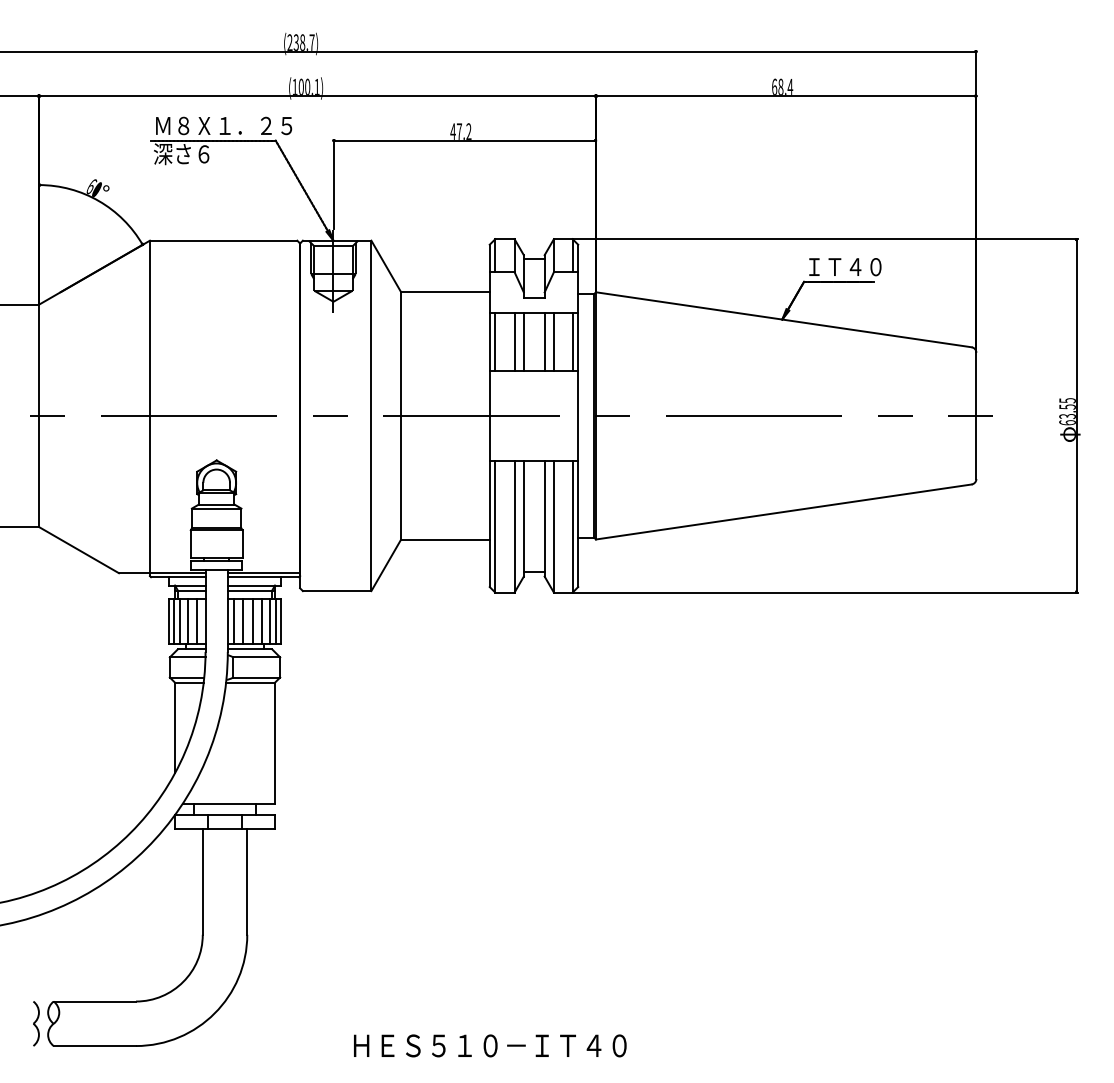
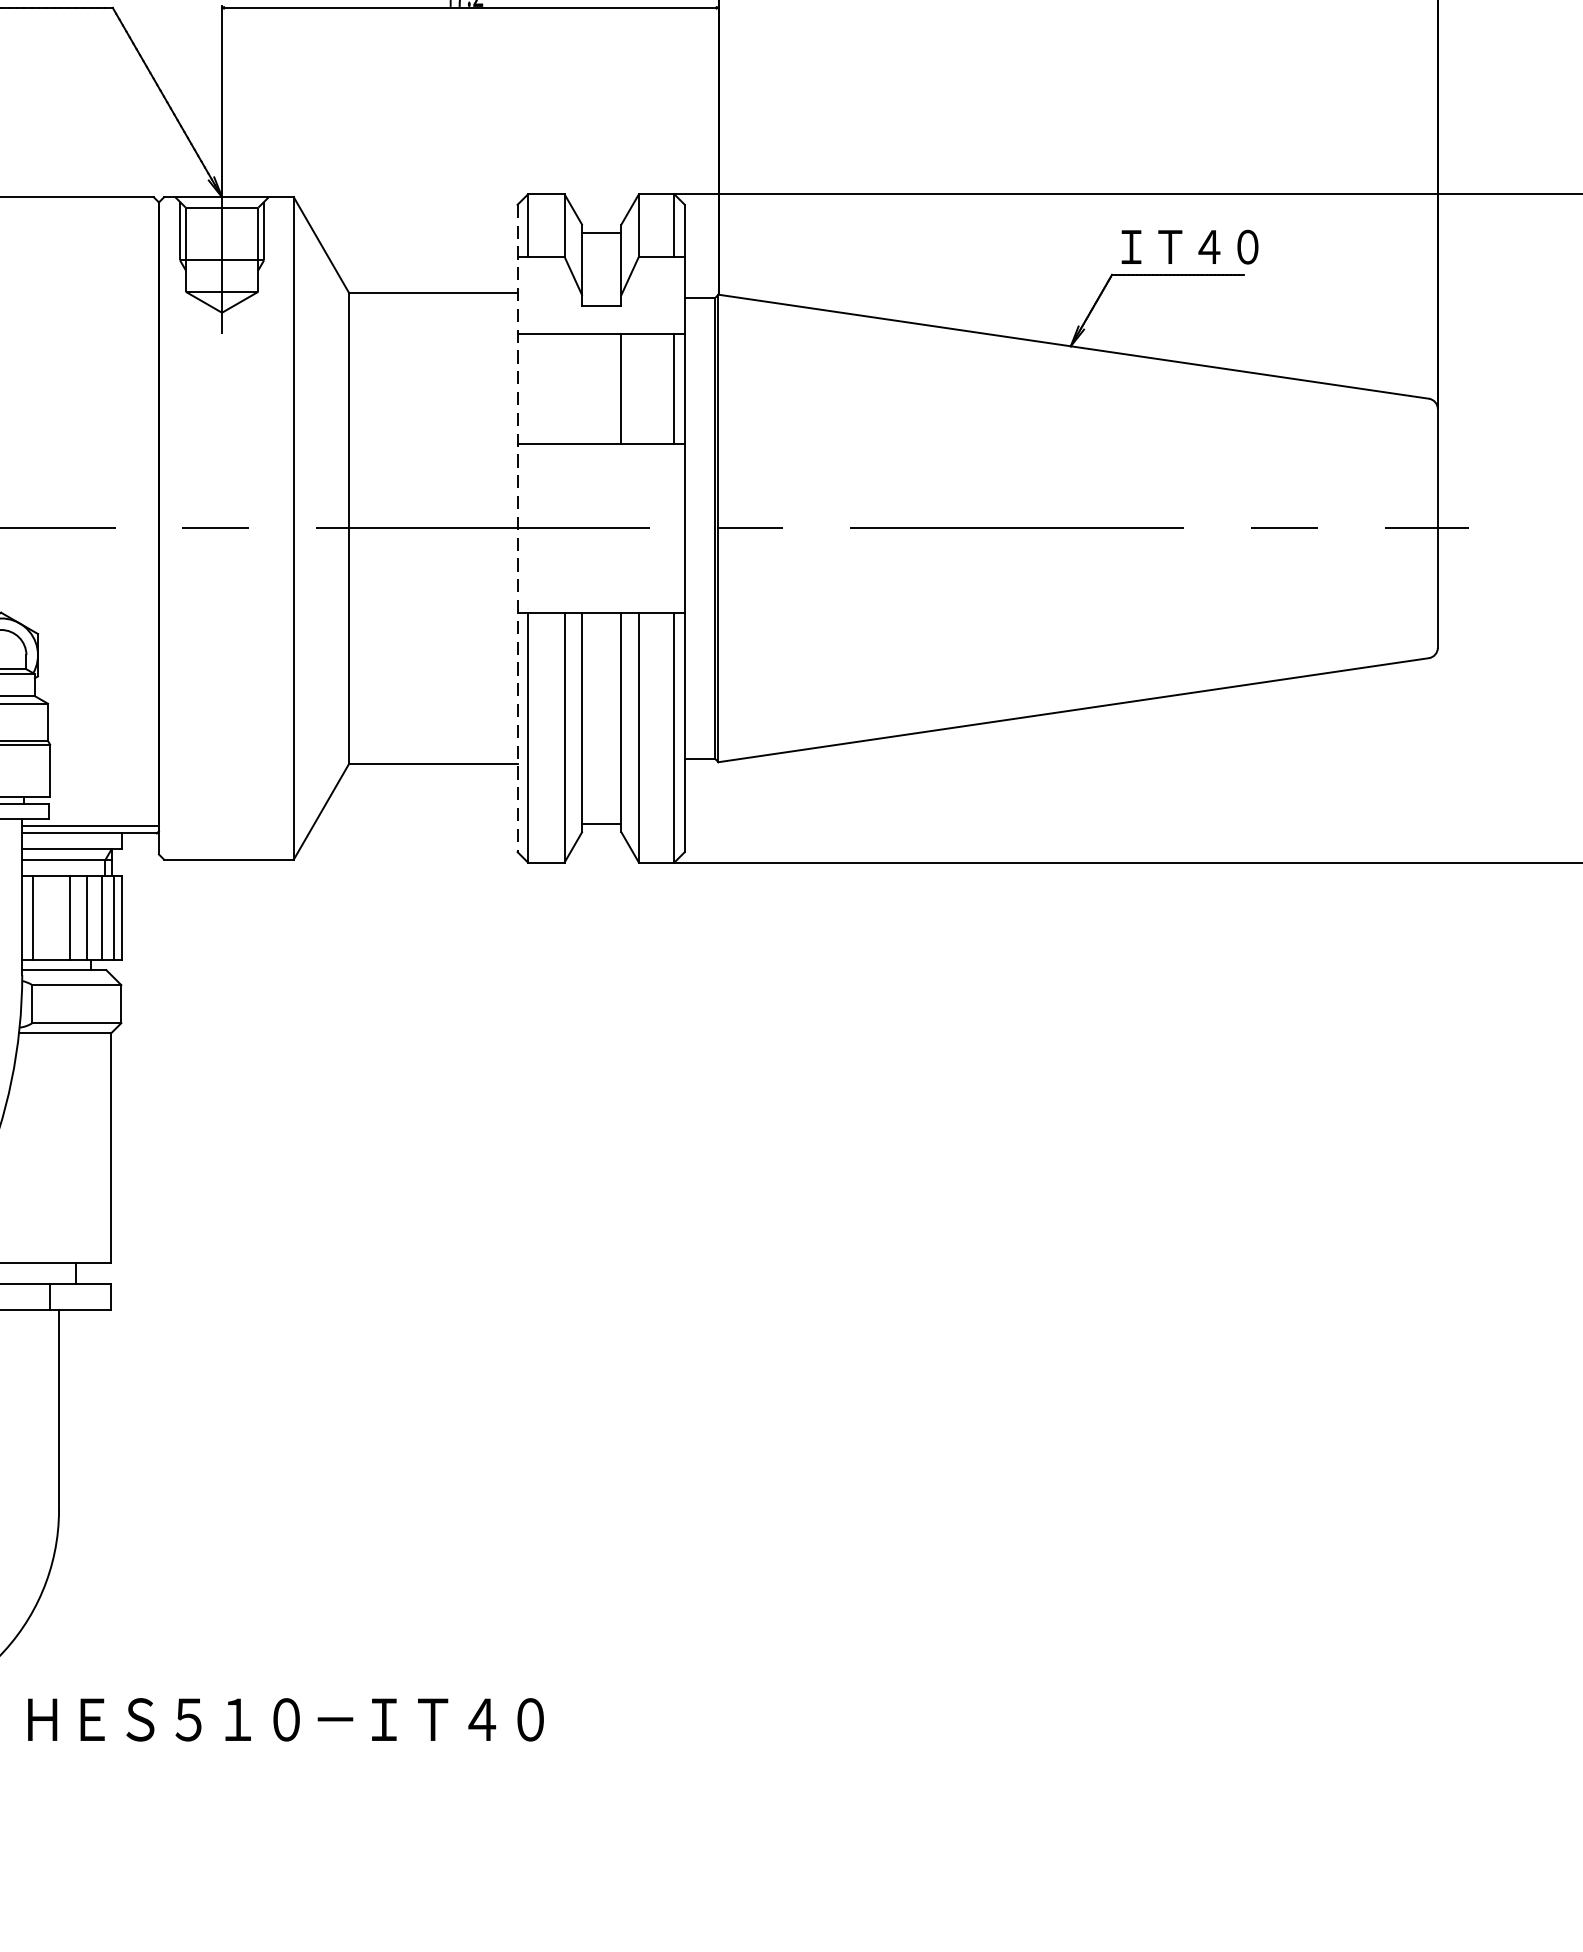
line: (495, 342) -> (528, 389), removed
line: (514, 342) -> (564, 389), removed
line: (523, 342) -> (581, 389), removed
line: (553, 342) -> (638, 389), removed
line: (489, 416) -> (517, 529), solid -> dashed
line: (243, 621) -> (51, 917), removed
text: (490, 1045) -> (286, 1719), moved

